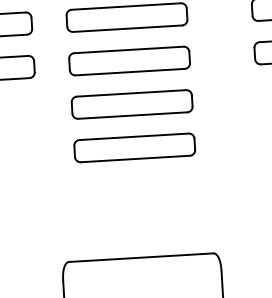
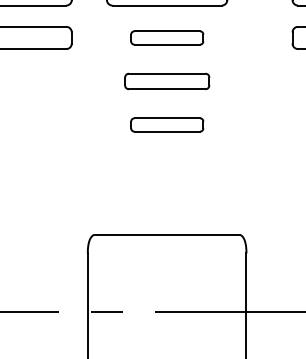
part: (129, 60) -> (167, 37), size x0.6
part: (132, 104) -> (167, 81), size x0.7
part: (135, 147) -> (167, 124), size x0.6

